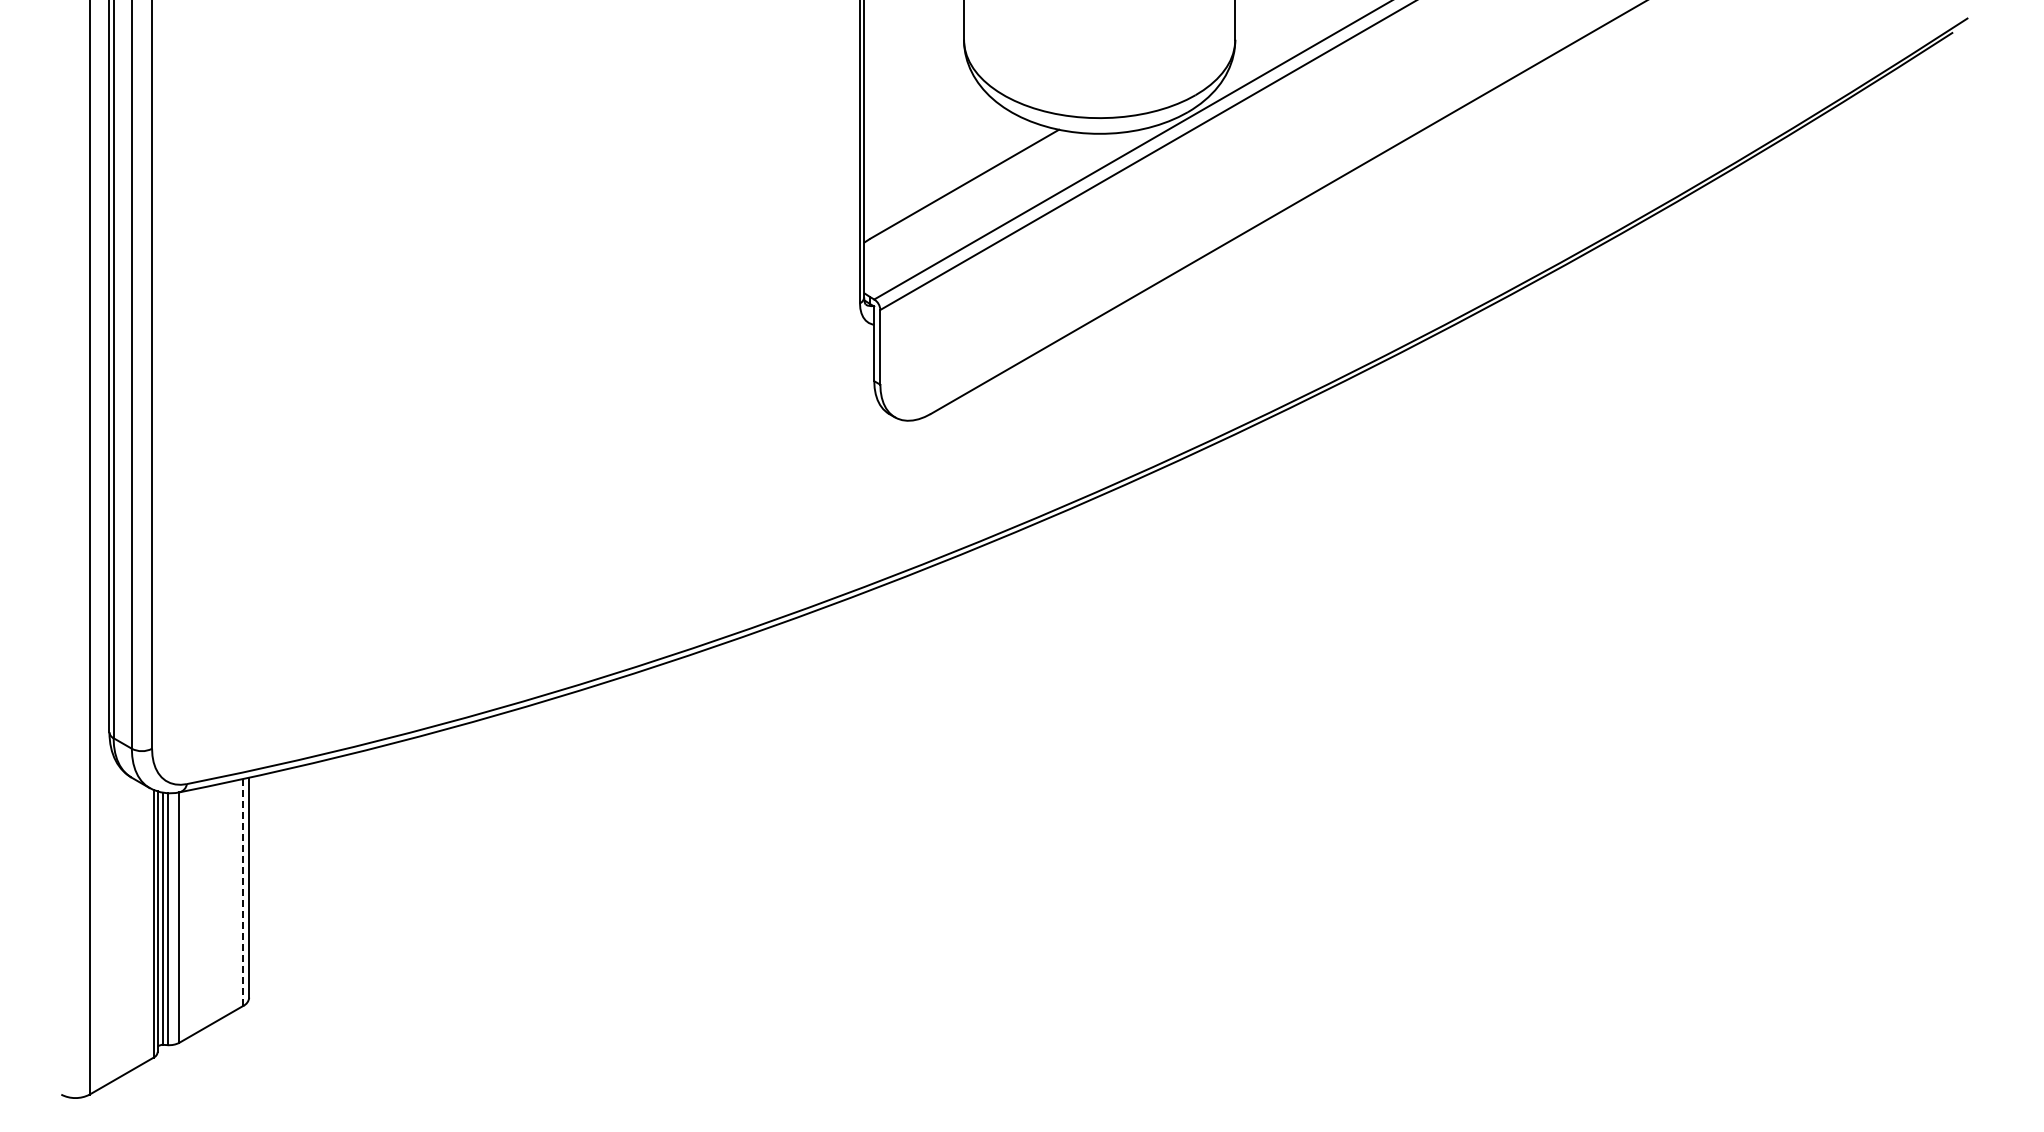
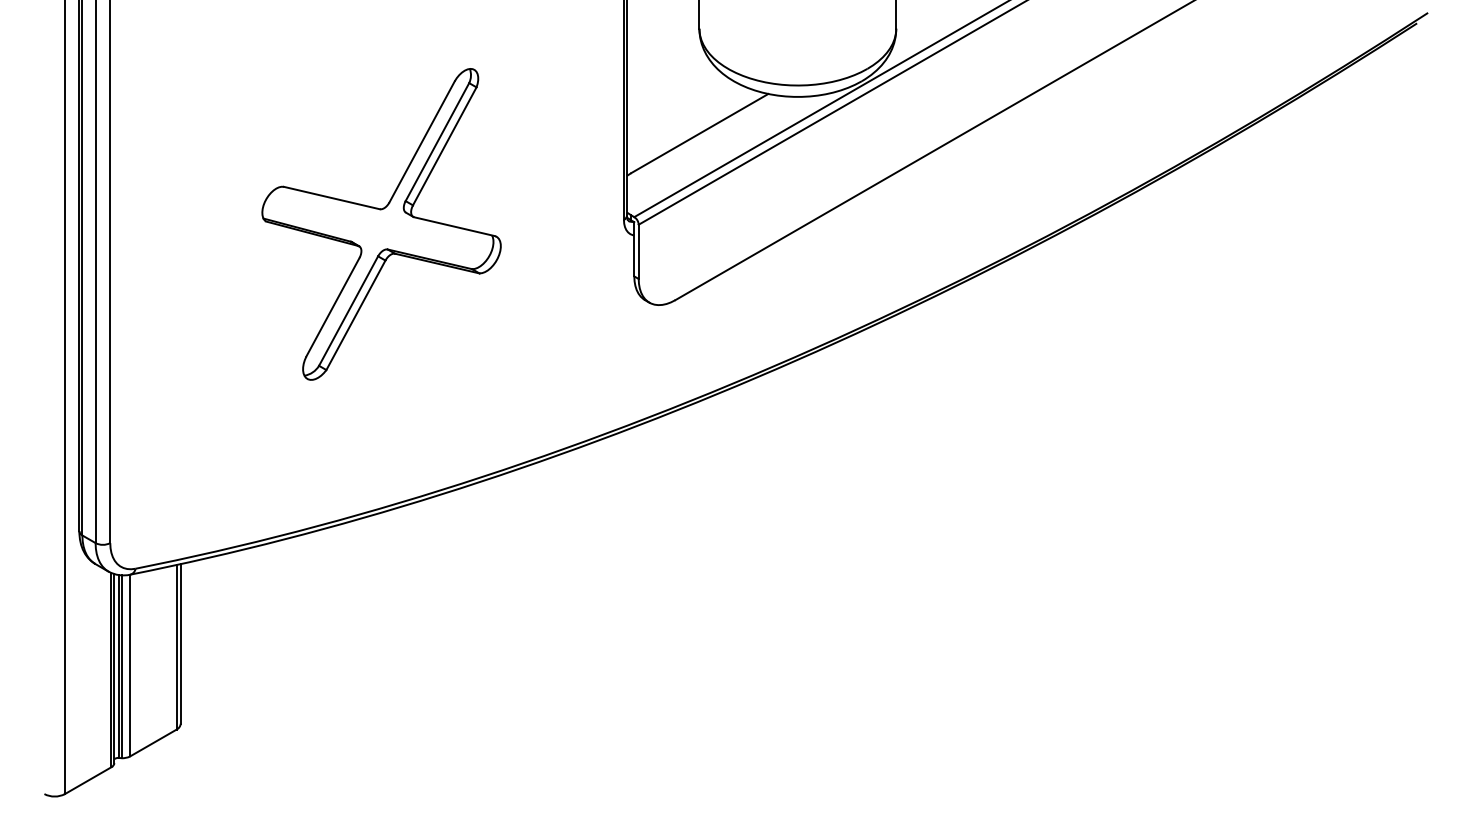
part: (525, 309) -> (381, 224), added
line: (243, 892) -> (176, 647), dashed -> solid

